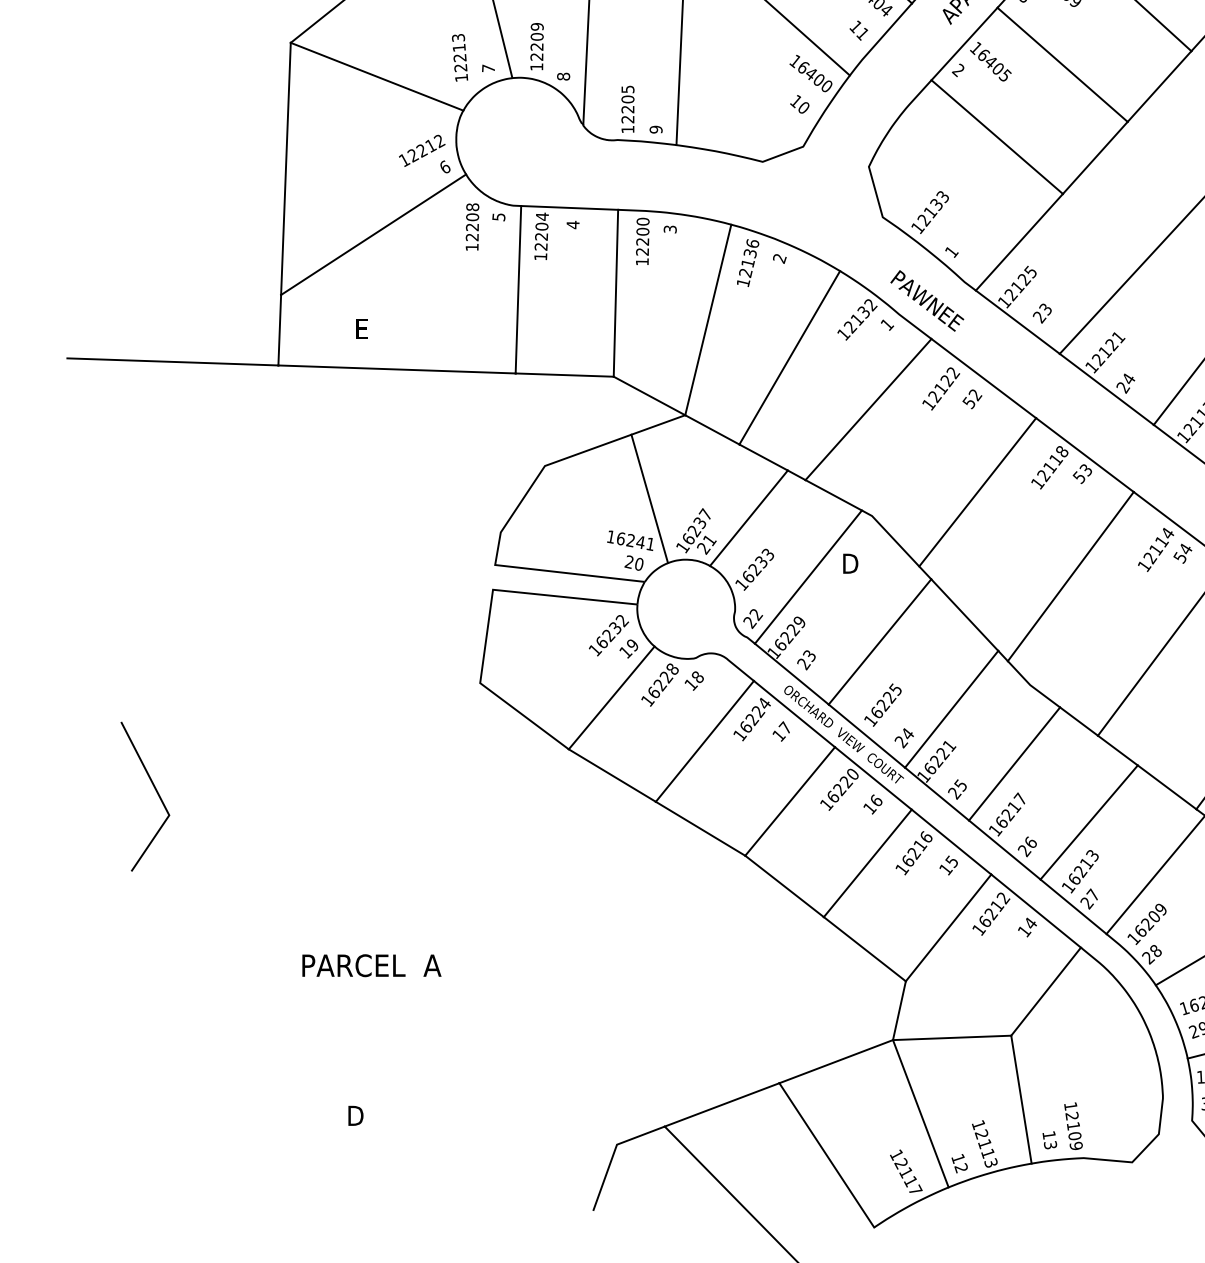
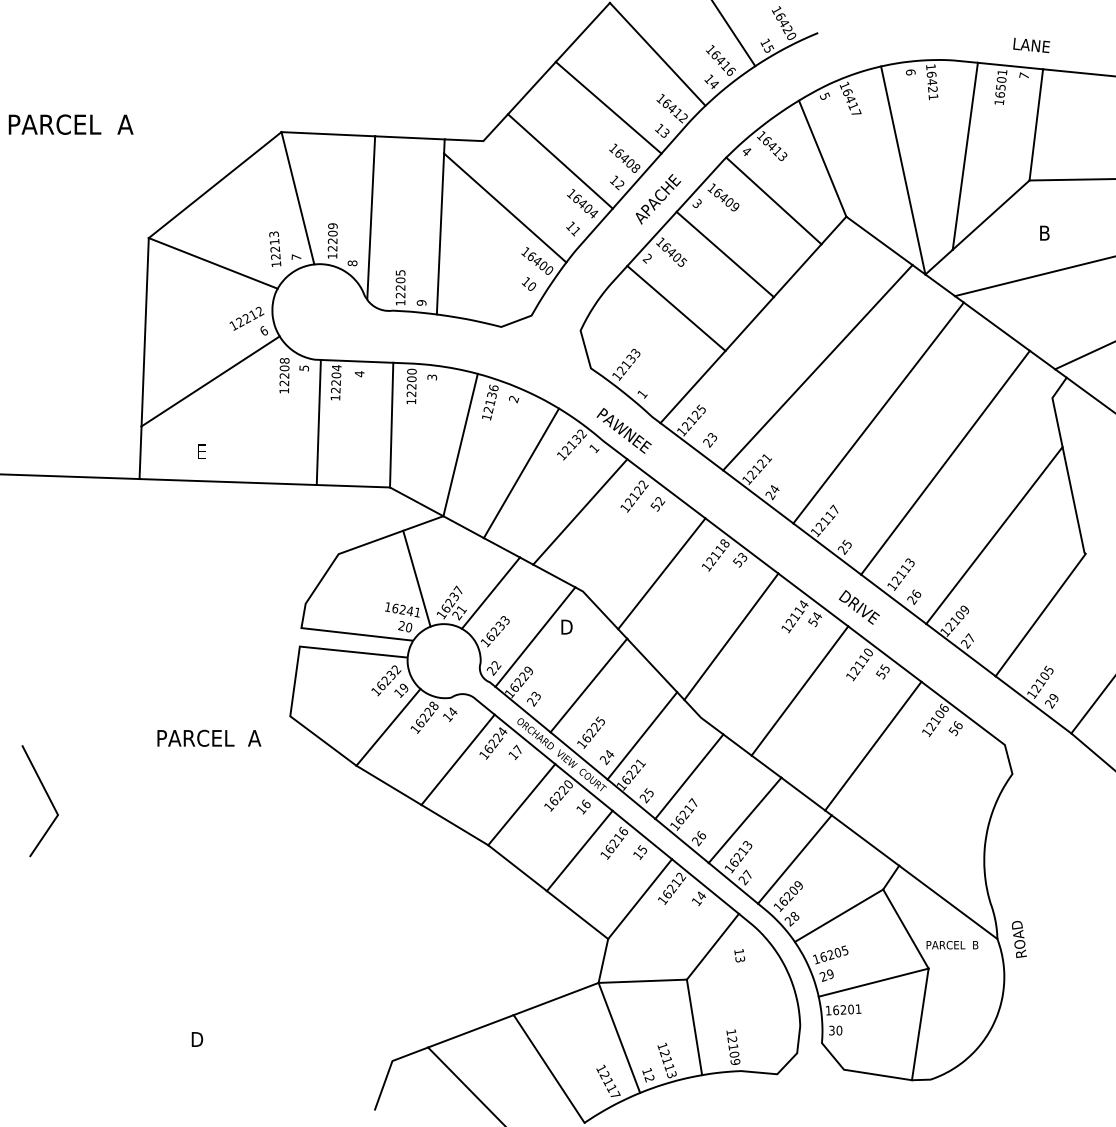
text: (697, 676) -> (452, 711), 18 -> 14
text: (372, 964) -> (209, 737), moved
text: (1049, 1139) -> (739, 955), moved

